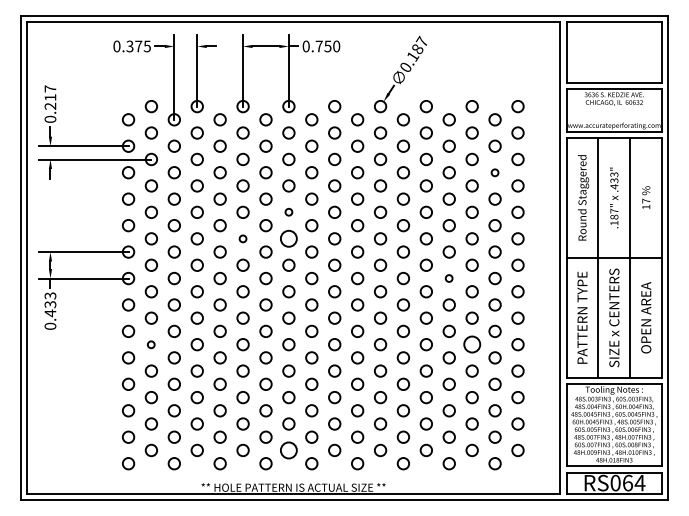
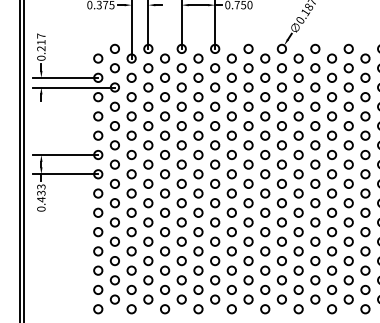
circle: (494, 172) -> (365, 96), size x1.67
circle: (288, 211) -> (214, 125), size x1.67
circle: (242, 238) -> (181, 145), size x1.67
circle: (288, 238) -> (214, 145), size x0.71
circle: (448, 278) -> (331, 174), size x1.67
circle: (150, 344) -> (114, 222), size x1.67
circle: (471, 344) -> (348, 222), size x0.71
circle: (288, 450) -> (214, 299), size x0.71

